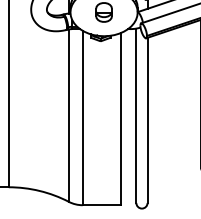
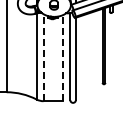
line: (82, 117) -> (43, 57), solid -> dashed
line: (120, 119) -> (62, 58), solid -> dashed

